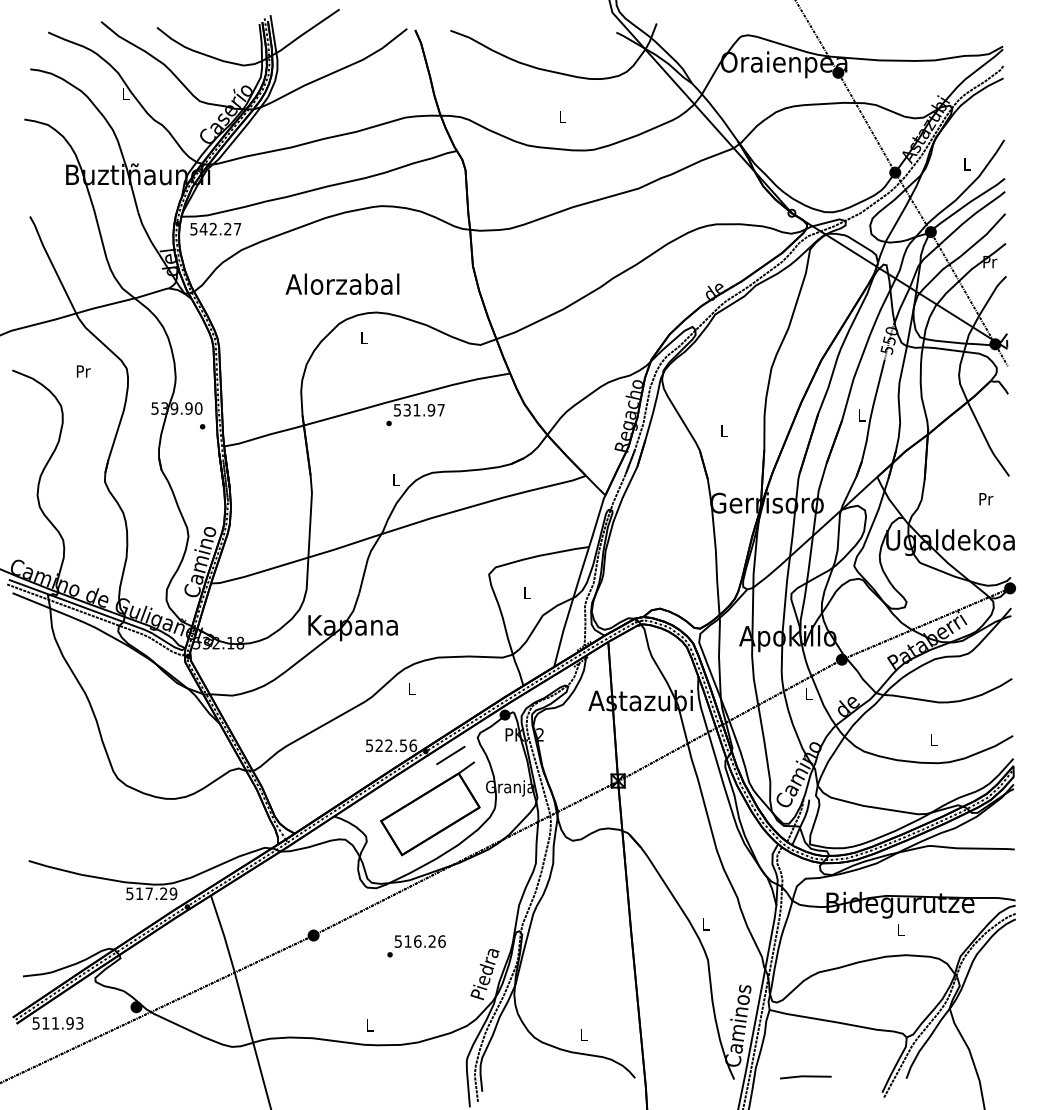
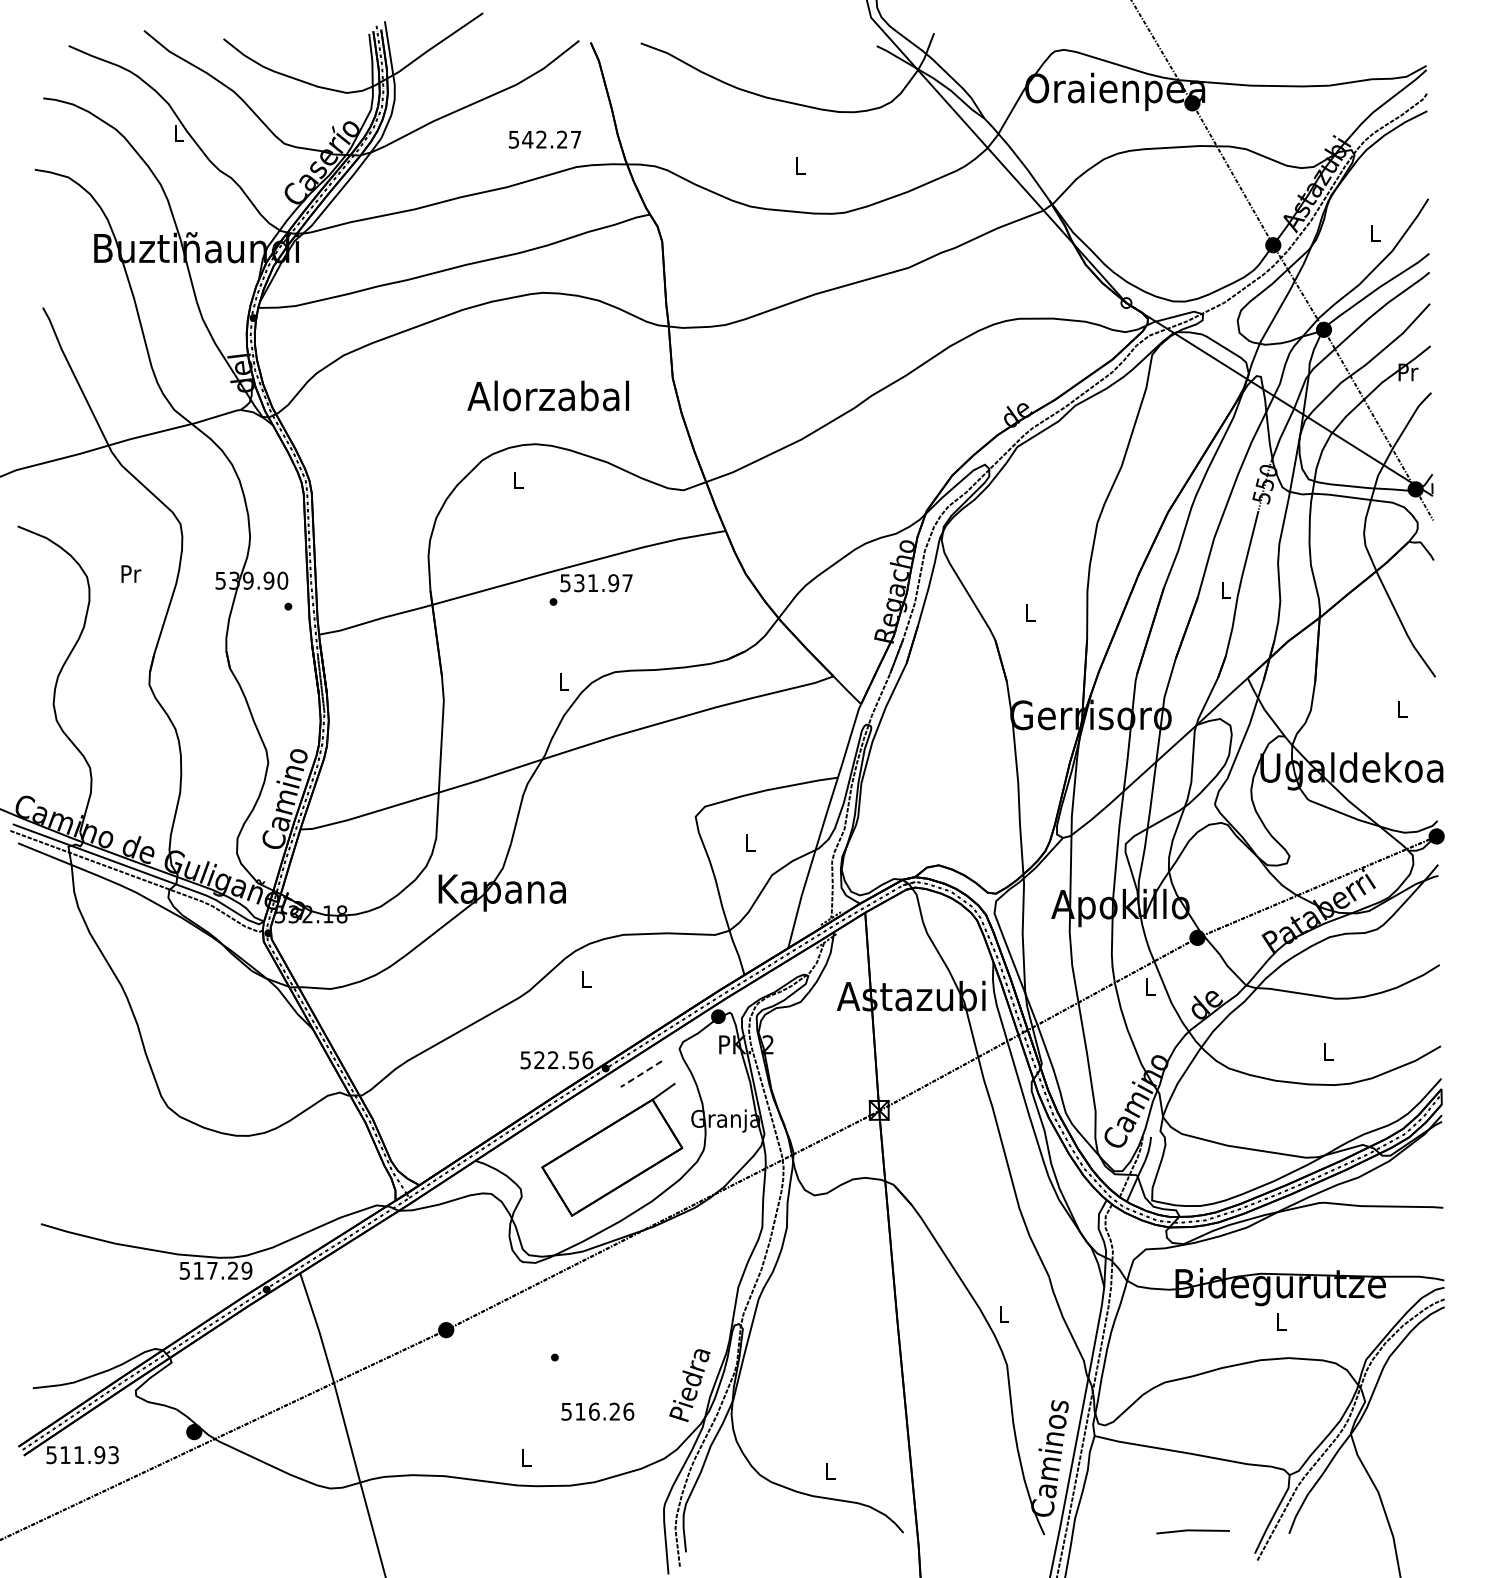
text: (215, 229) -> (544, 139), moved
text: (341, 283) -> (547, 395), moved
text: (83, 371) -> (131, 573), moved
text: (986, 499) -> (1402, 709), Pr -> L
line: (450, 755) -> (640, 1074), solid -> dashed
text: (420, 941) -> (597, 1411), moved
line: (805, 1077) -> (1192, 1531), moved

